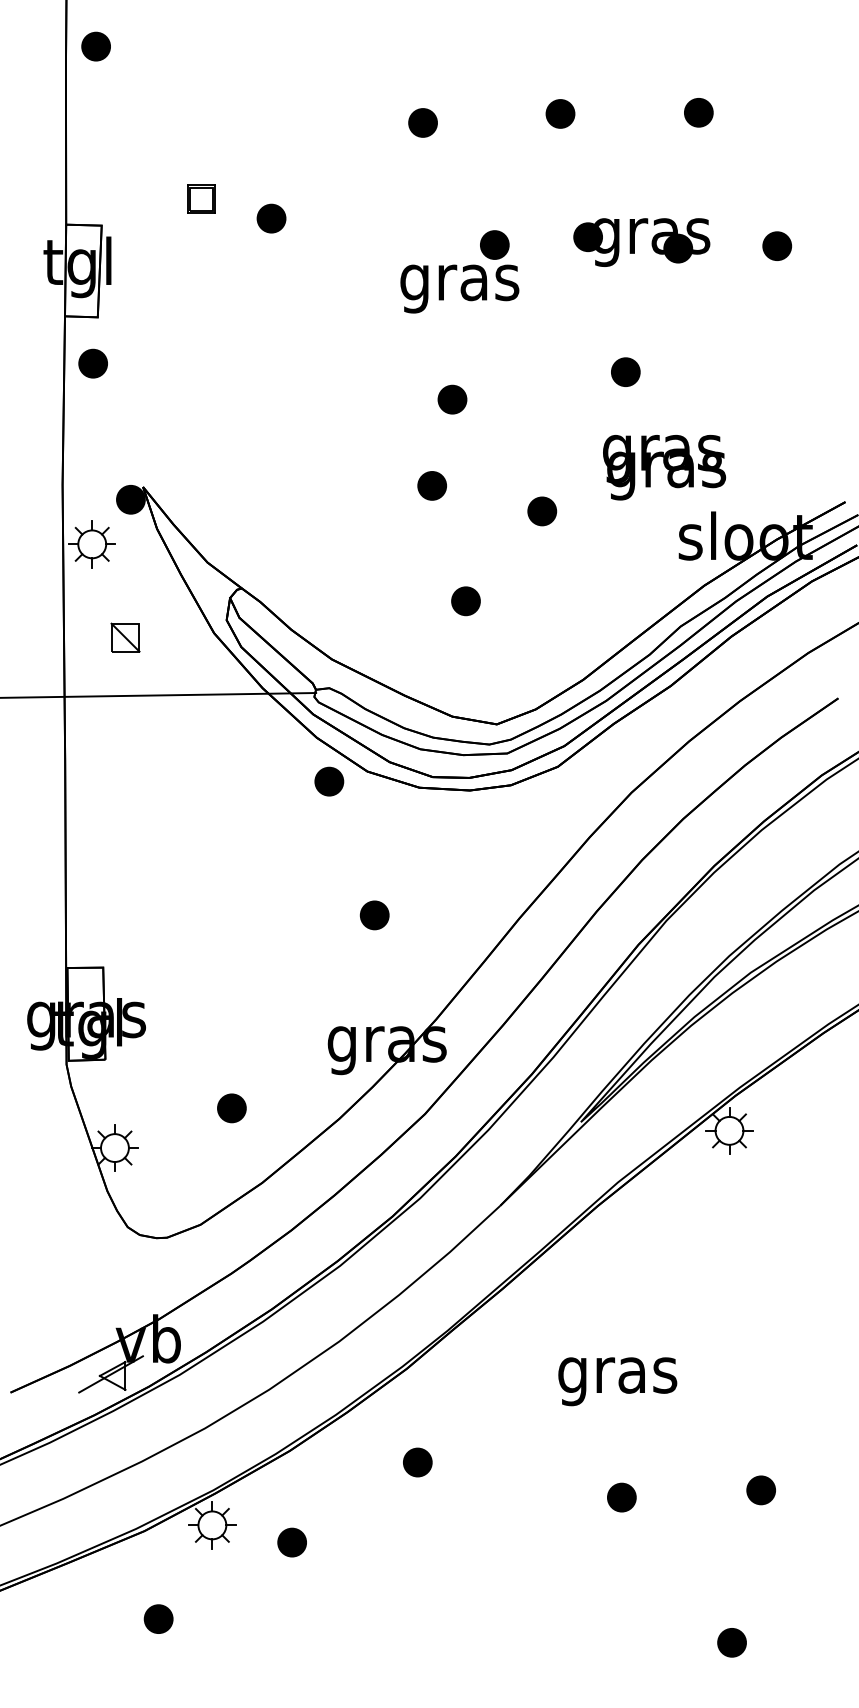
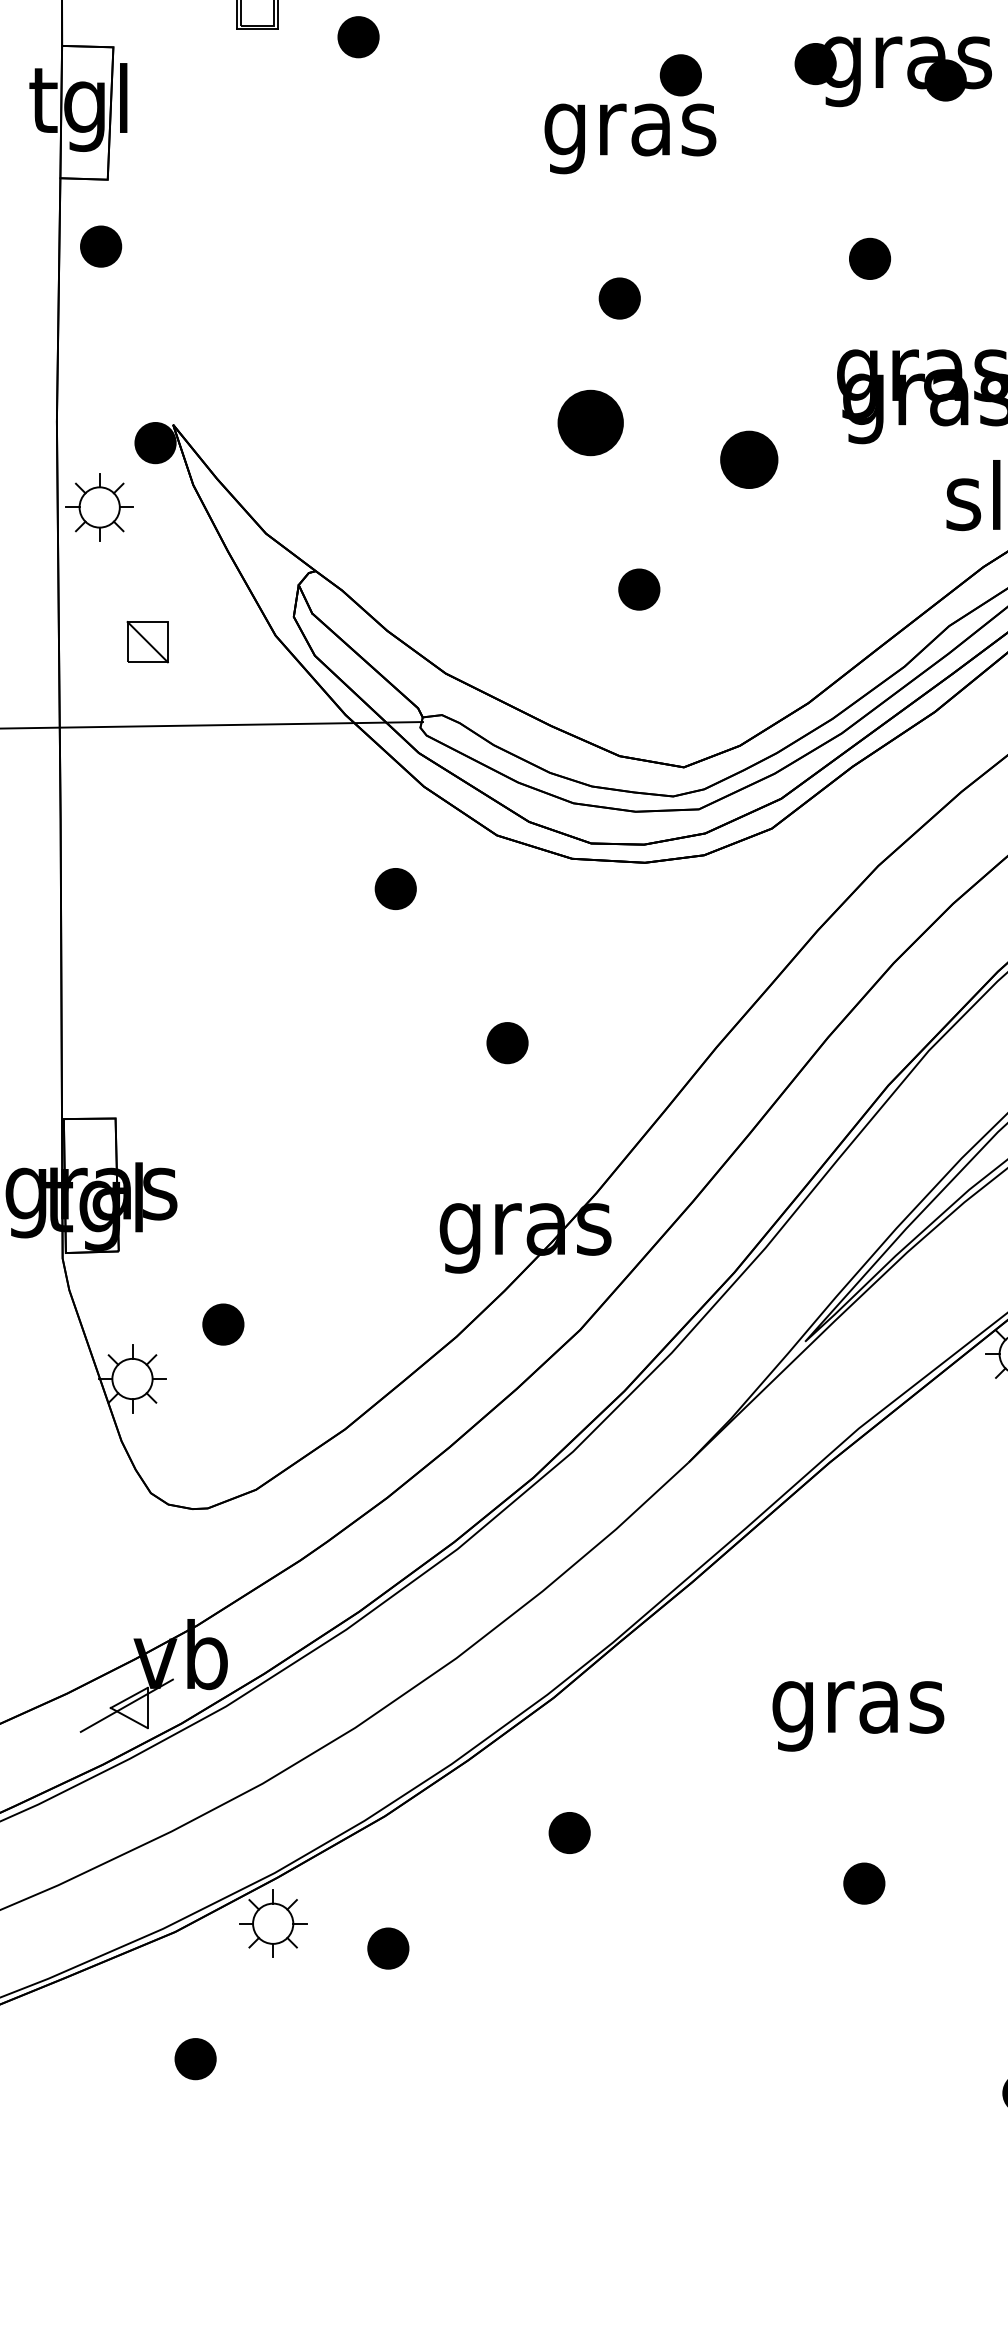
part: (431, 485) -> (589, 422), size x1.6
part: (542, 511) -> (749, 460), size x1.4
part: (329, 781) -> (396, 888), moved
part: (231, 1108) -> (222, 1324), moved

